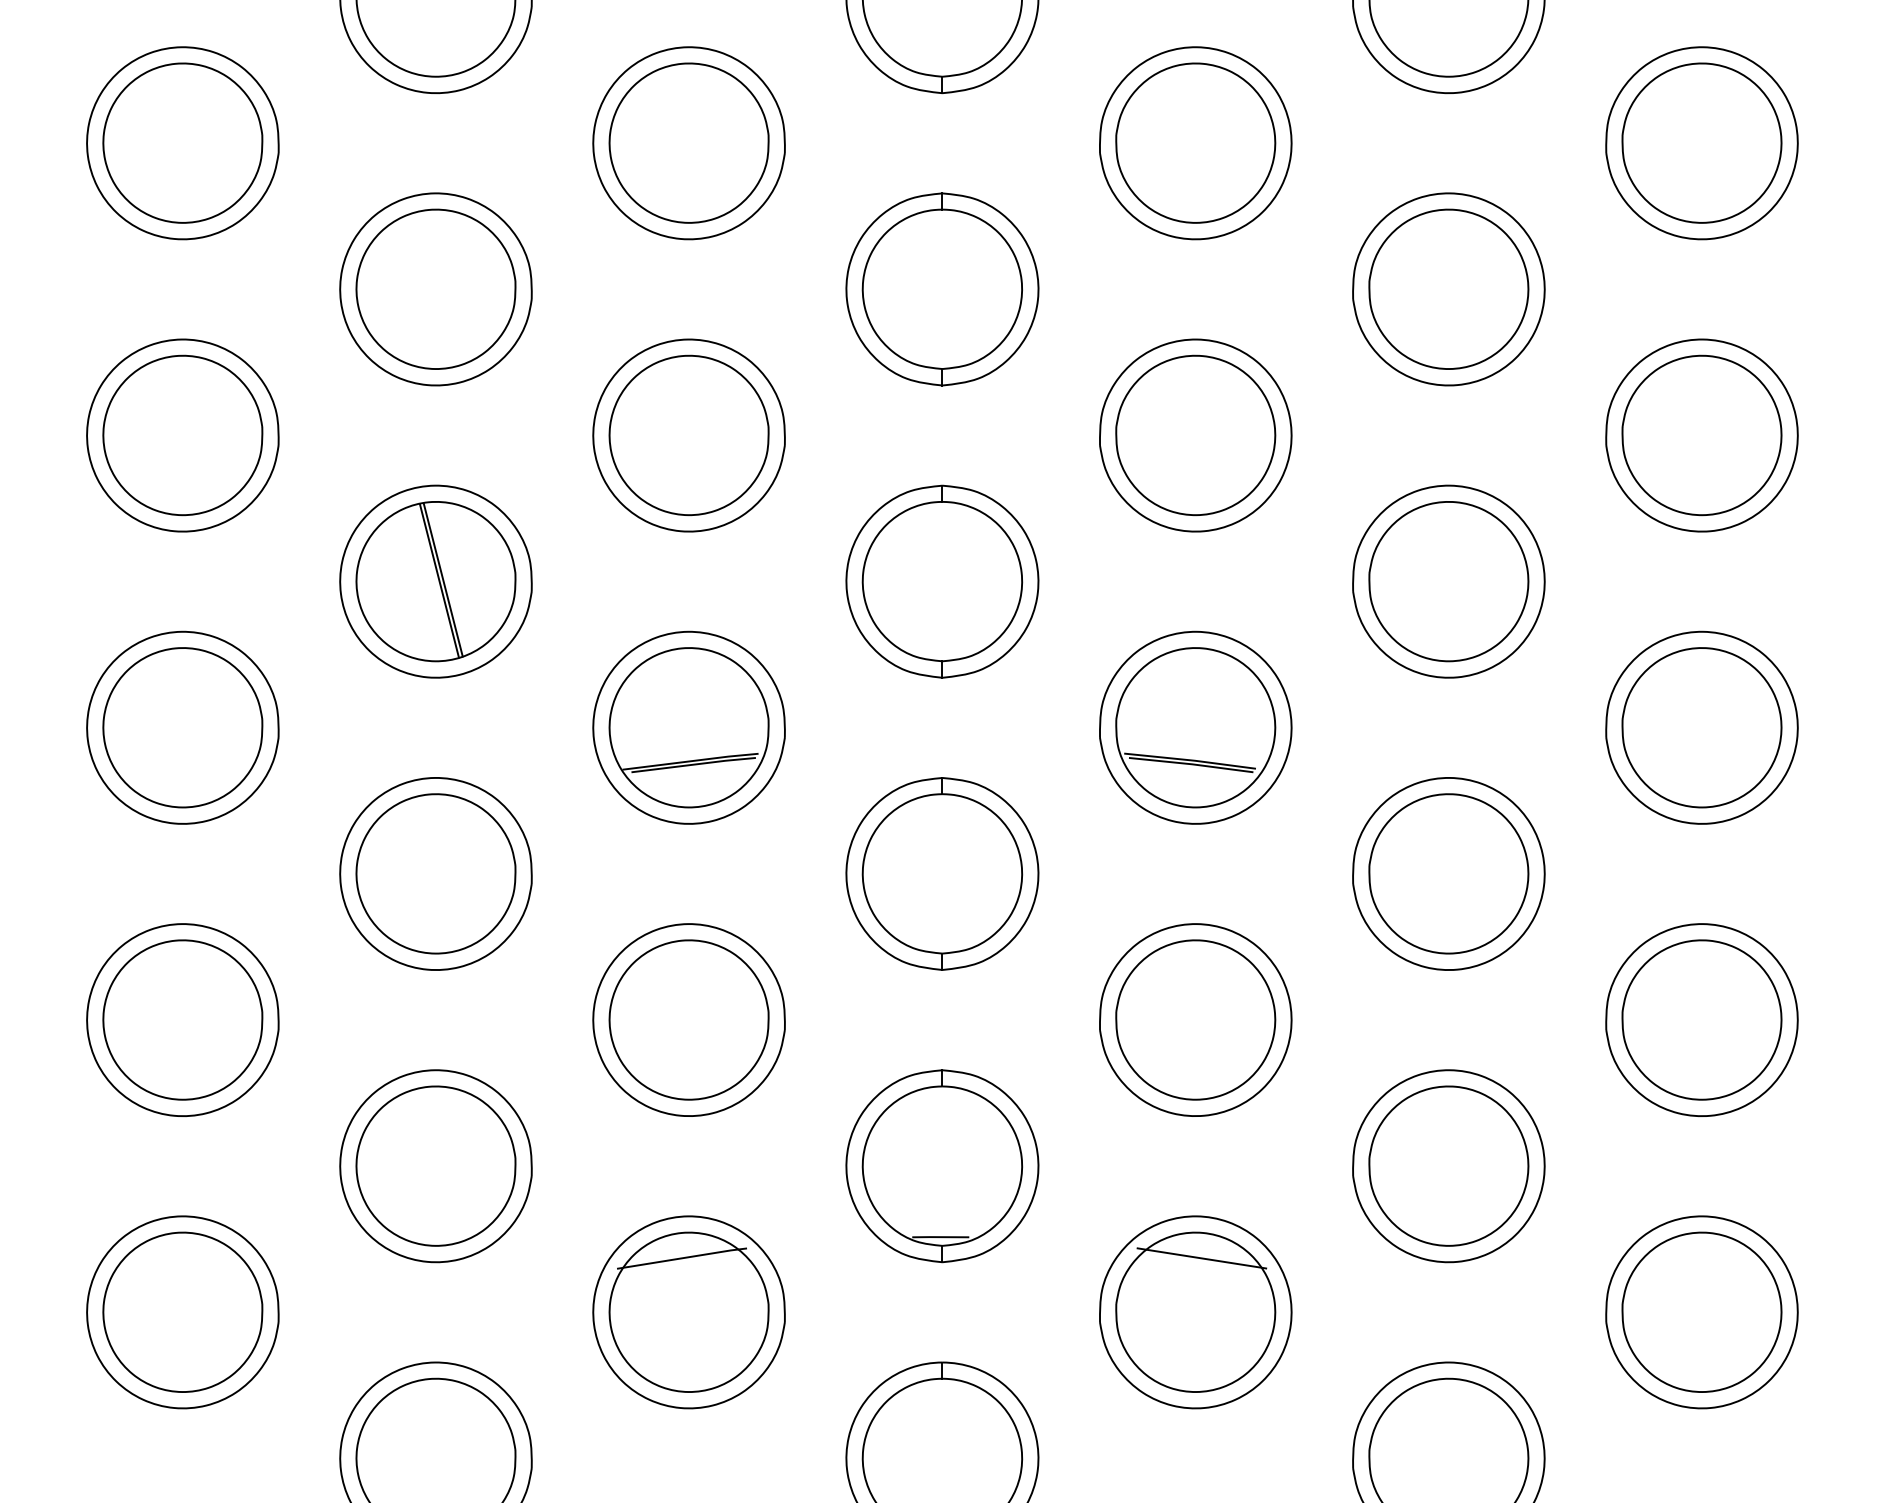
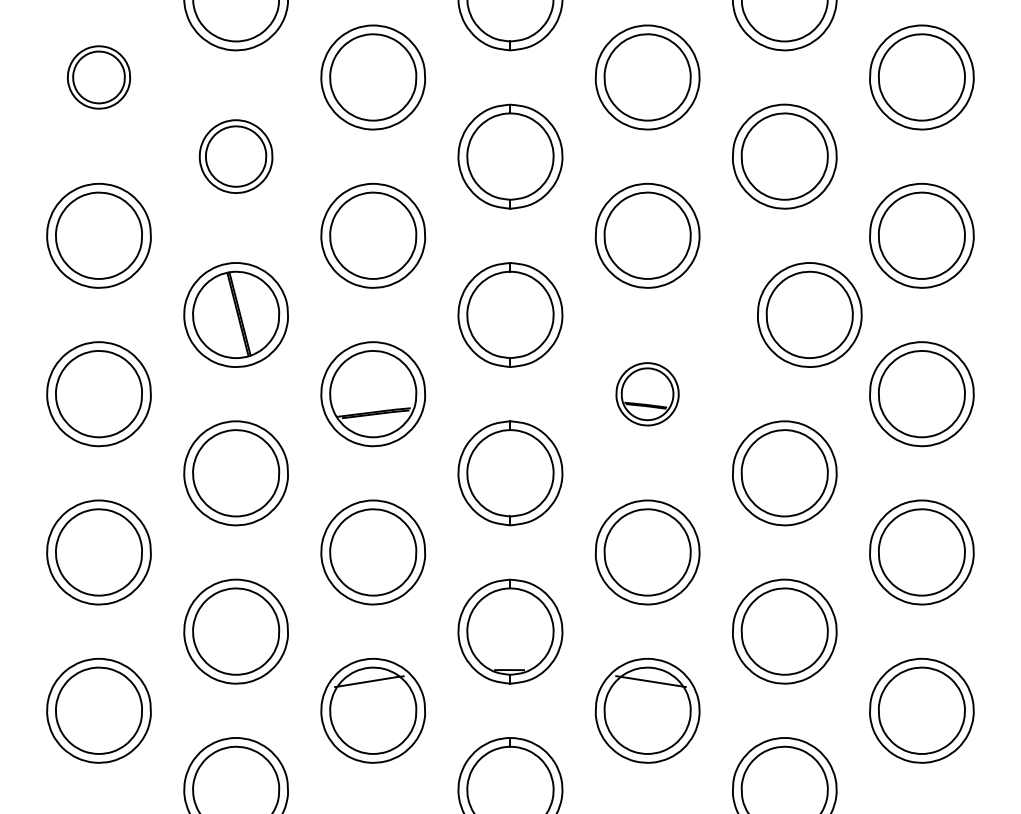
part: (181, 143) -> (98, 77), size x0.6
part: (434, 289) -> (235, 156), size x0.7
part: (1448, 580) -> (809, 314), moved
part: (1195, 728) -> (647, 394), size x0.6

